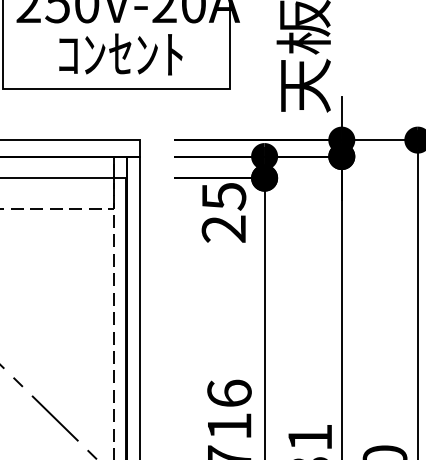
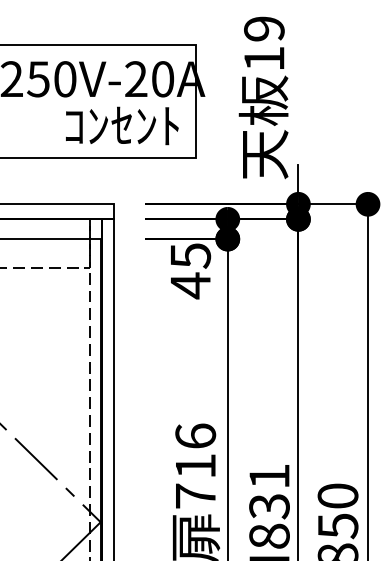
text: (121, 54) -> (122, 125), moved
text: (223, 228) -> (190, 285), 25 -> 45

